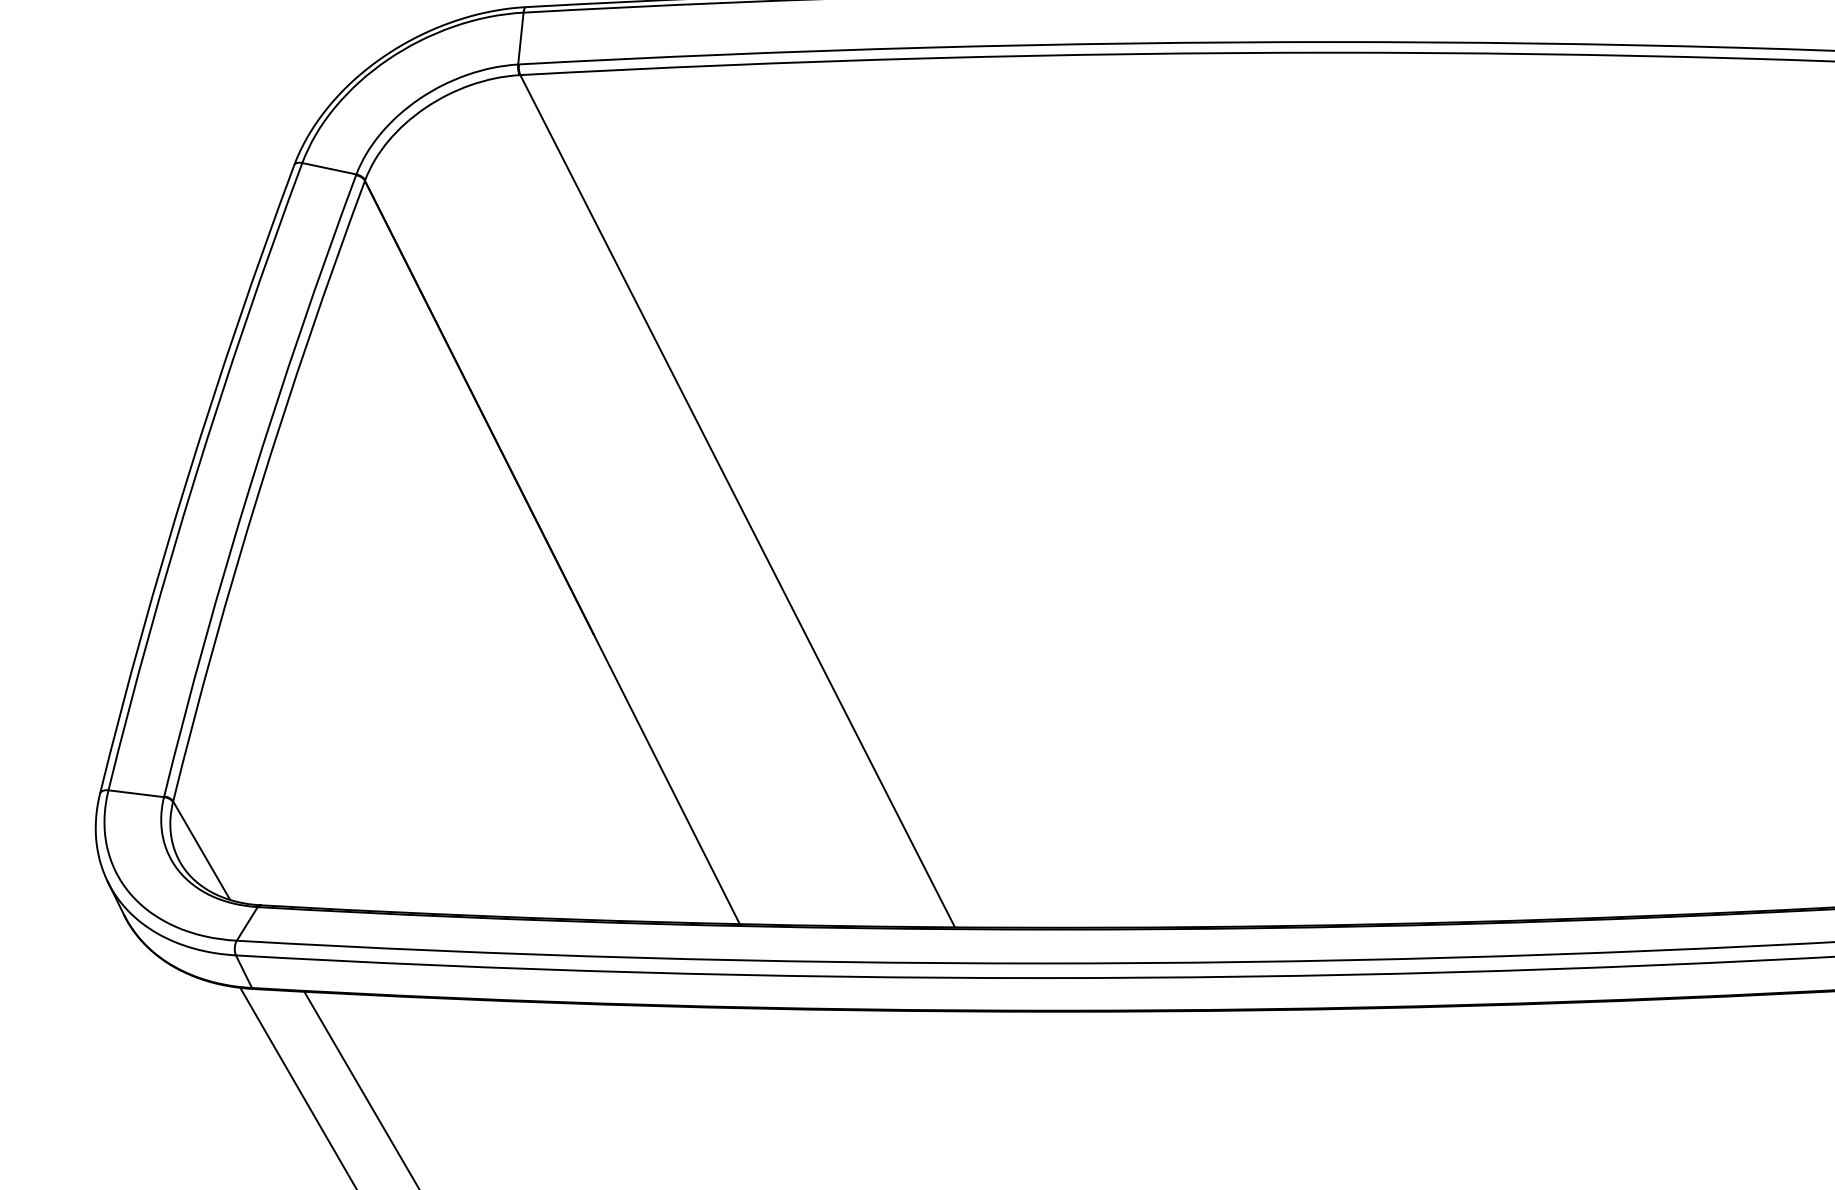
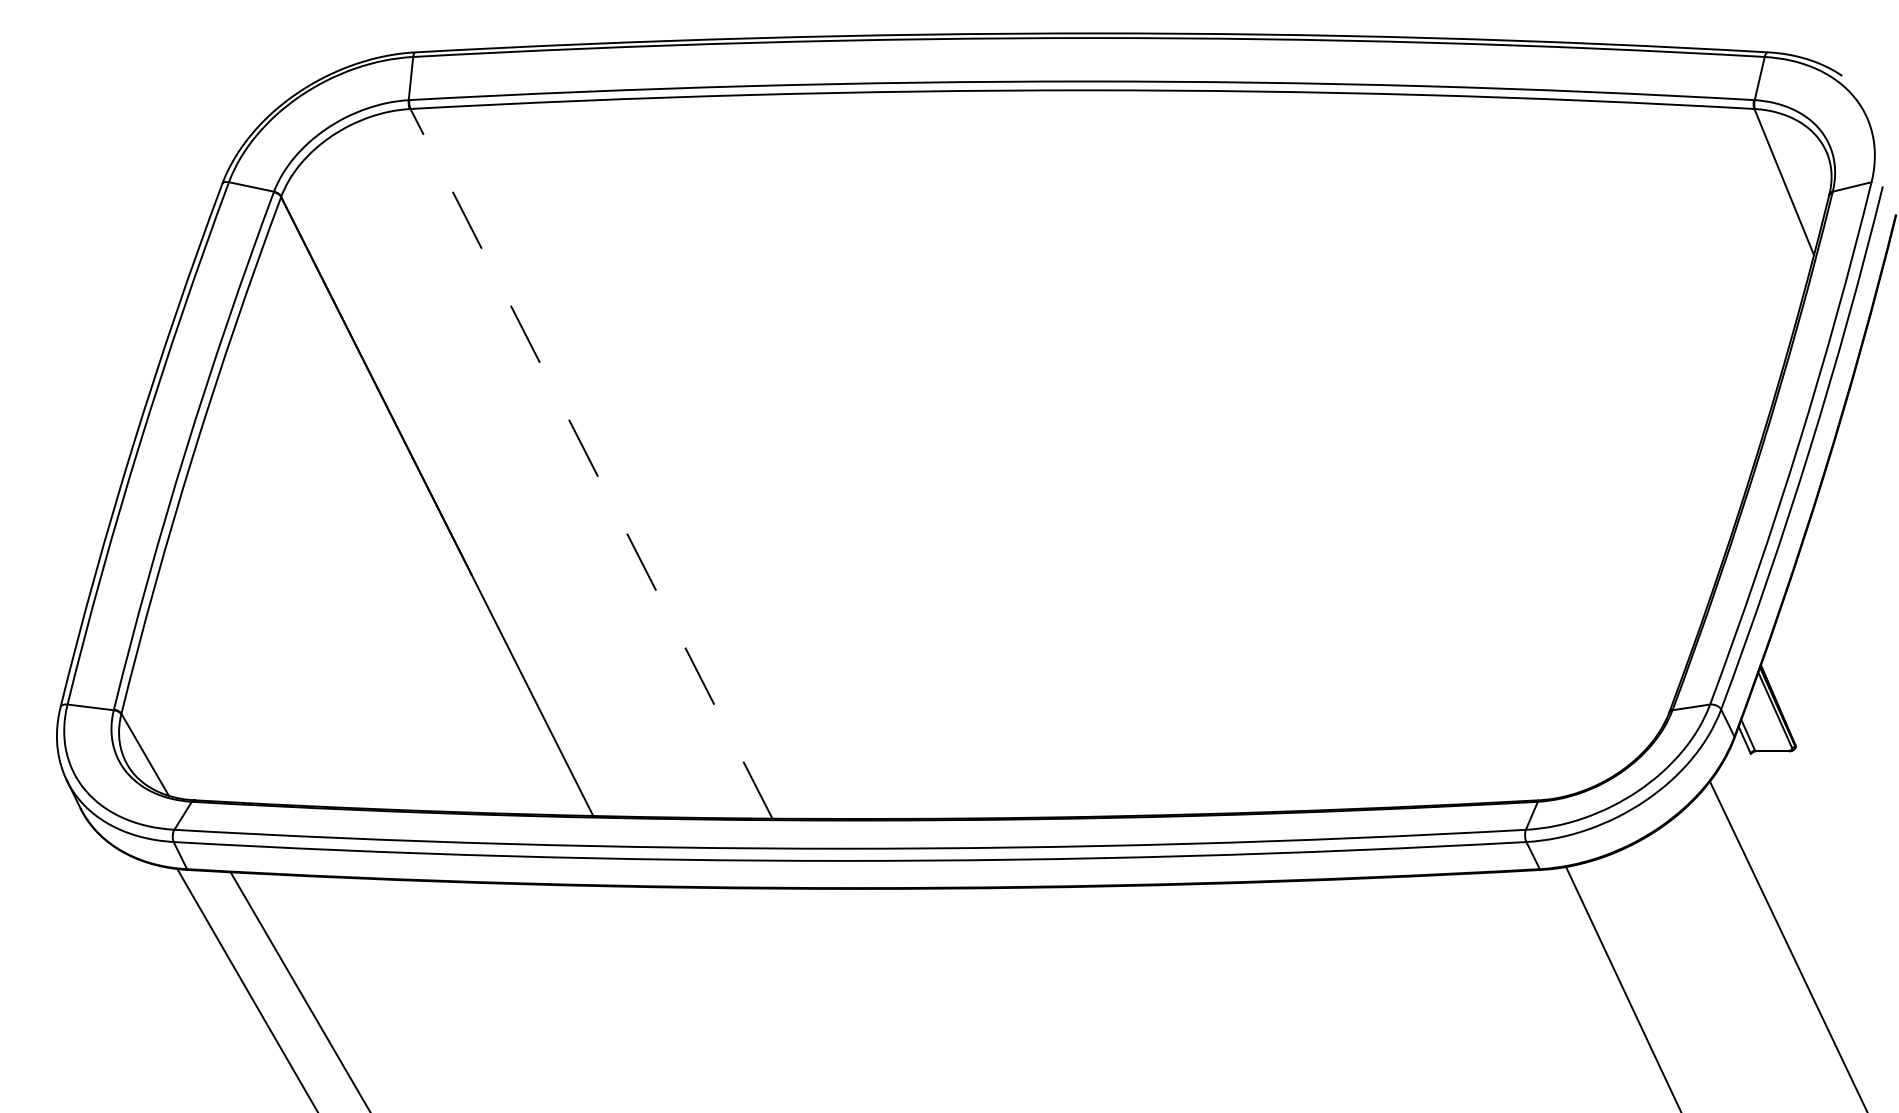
line: (737, 500) -> (591, 463), solid -> dashed

